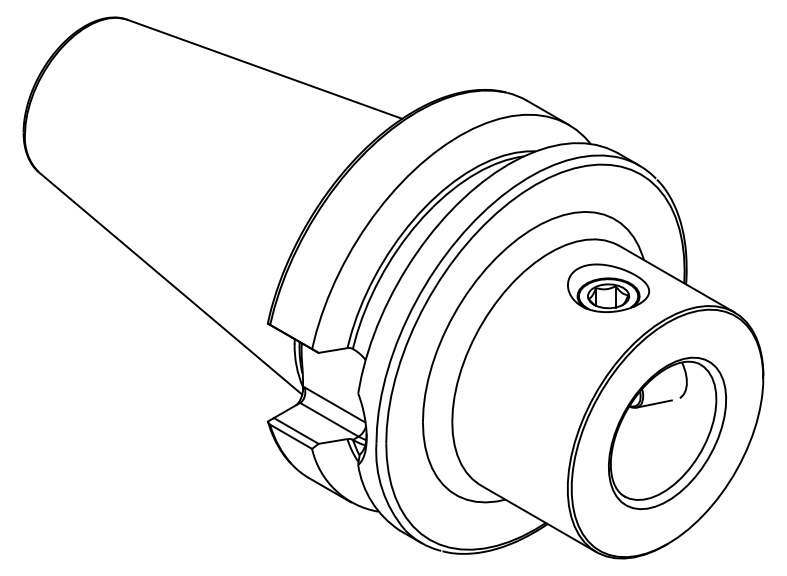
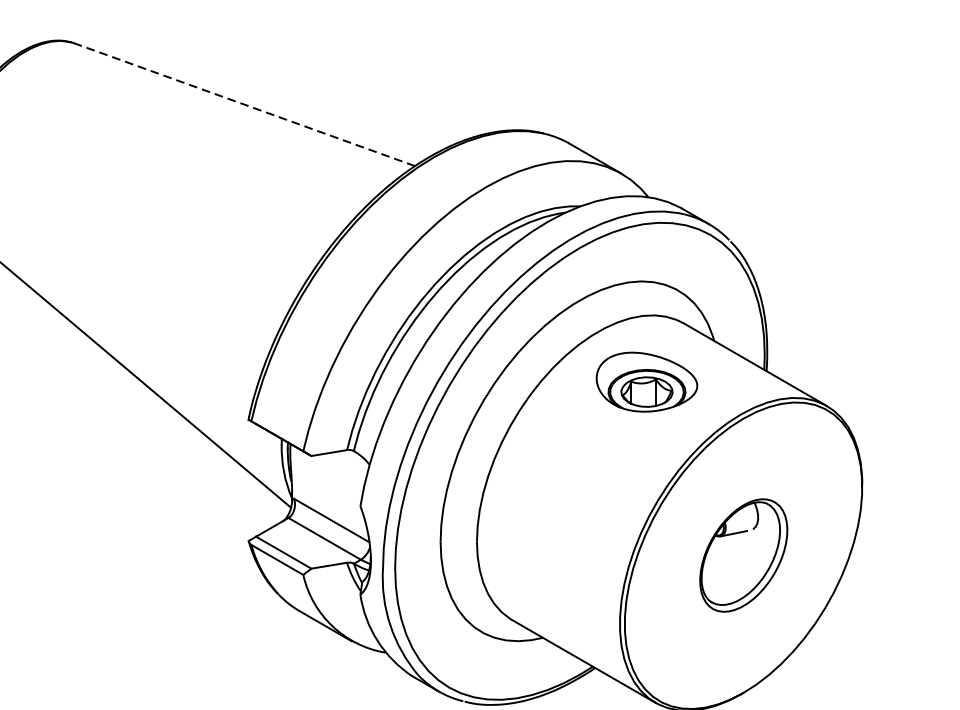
line: (264, 69) -> (244, 104), solid -> dashed
part: (608, 287) -> (646, 381), moved
part: (667, 432) -> (743, 554), size x0.6

